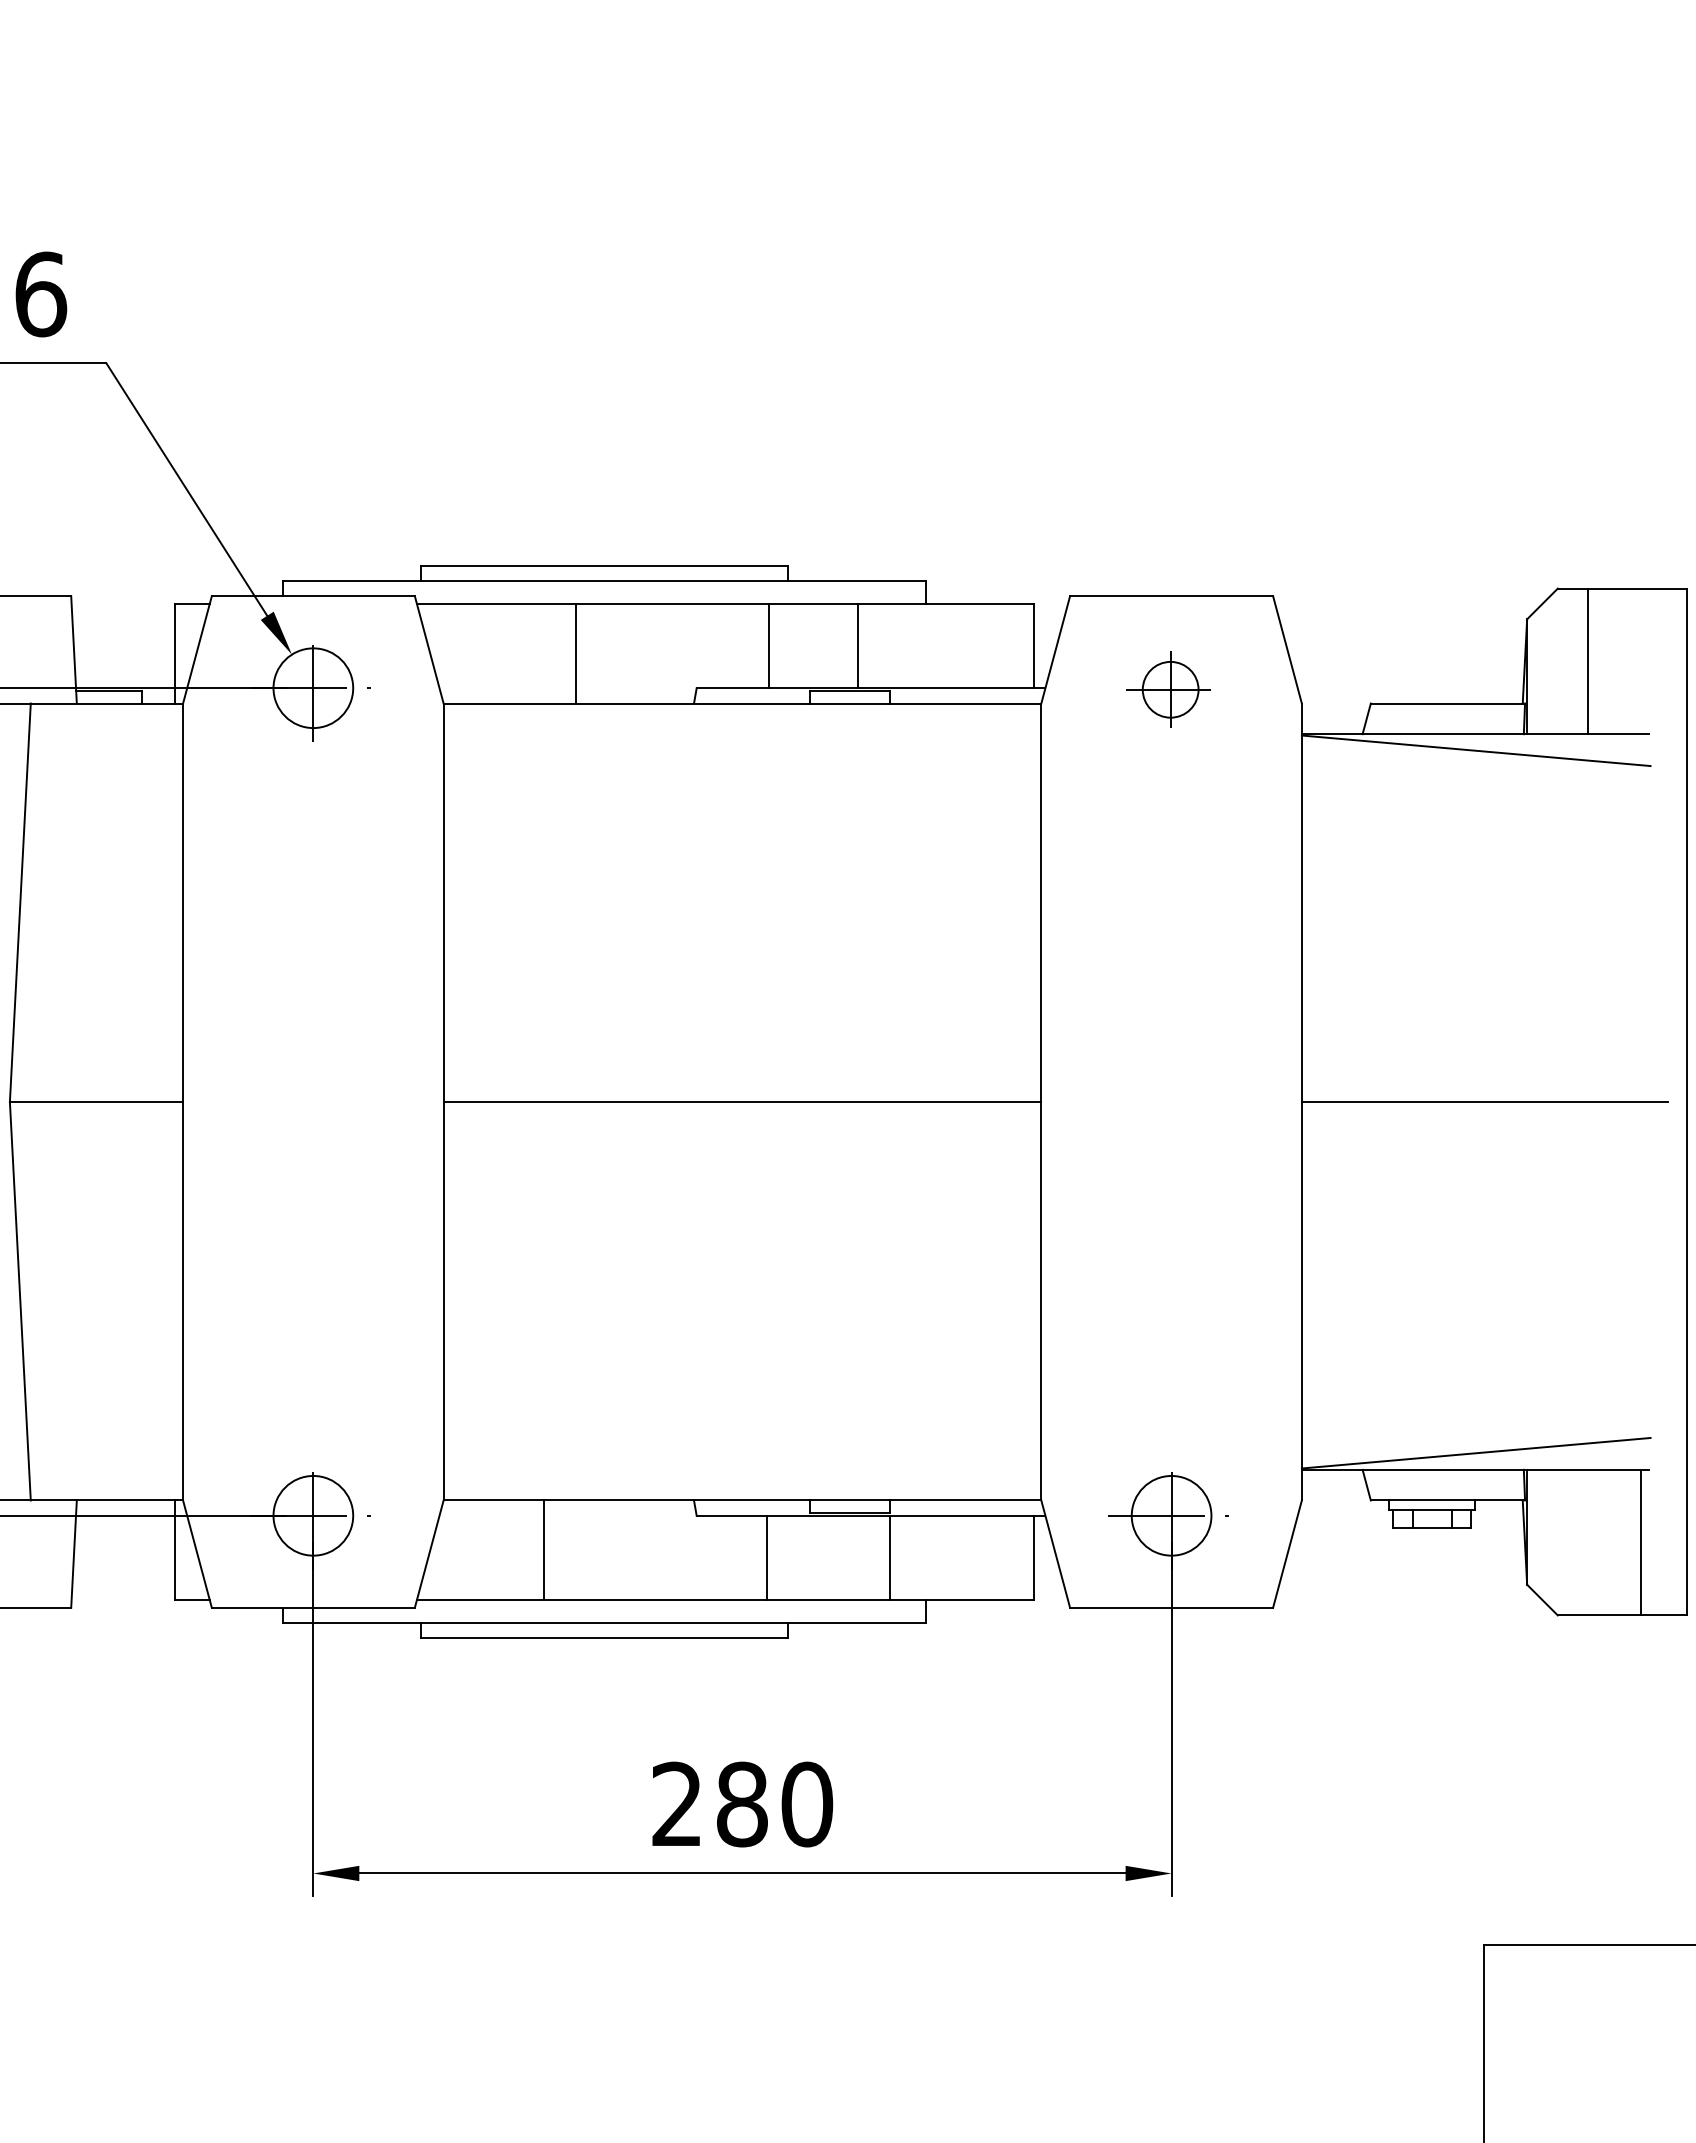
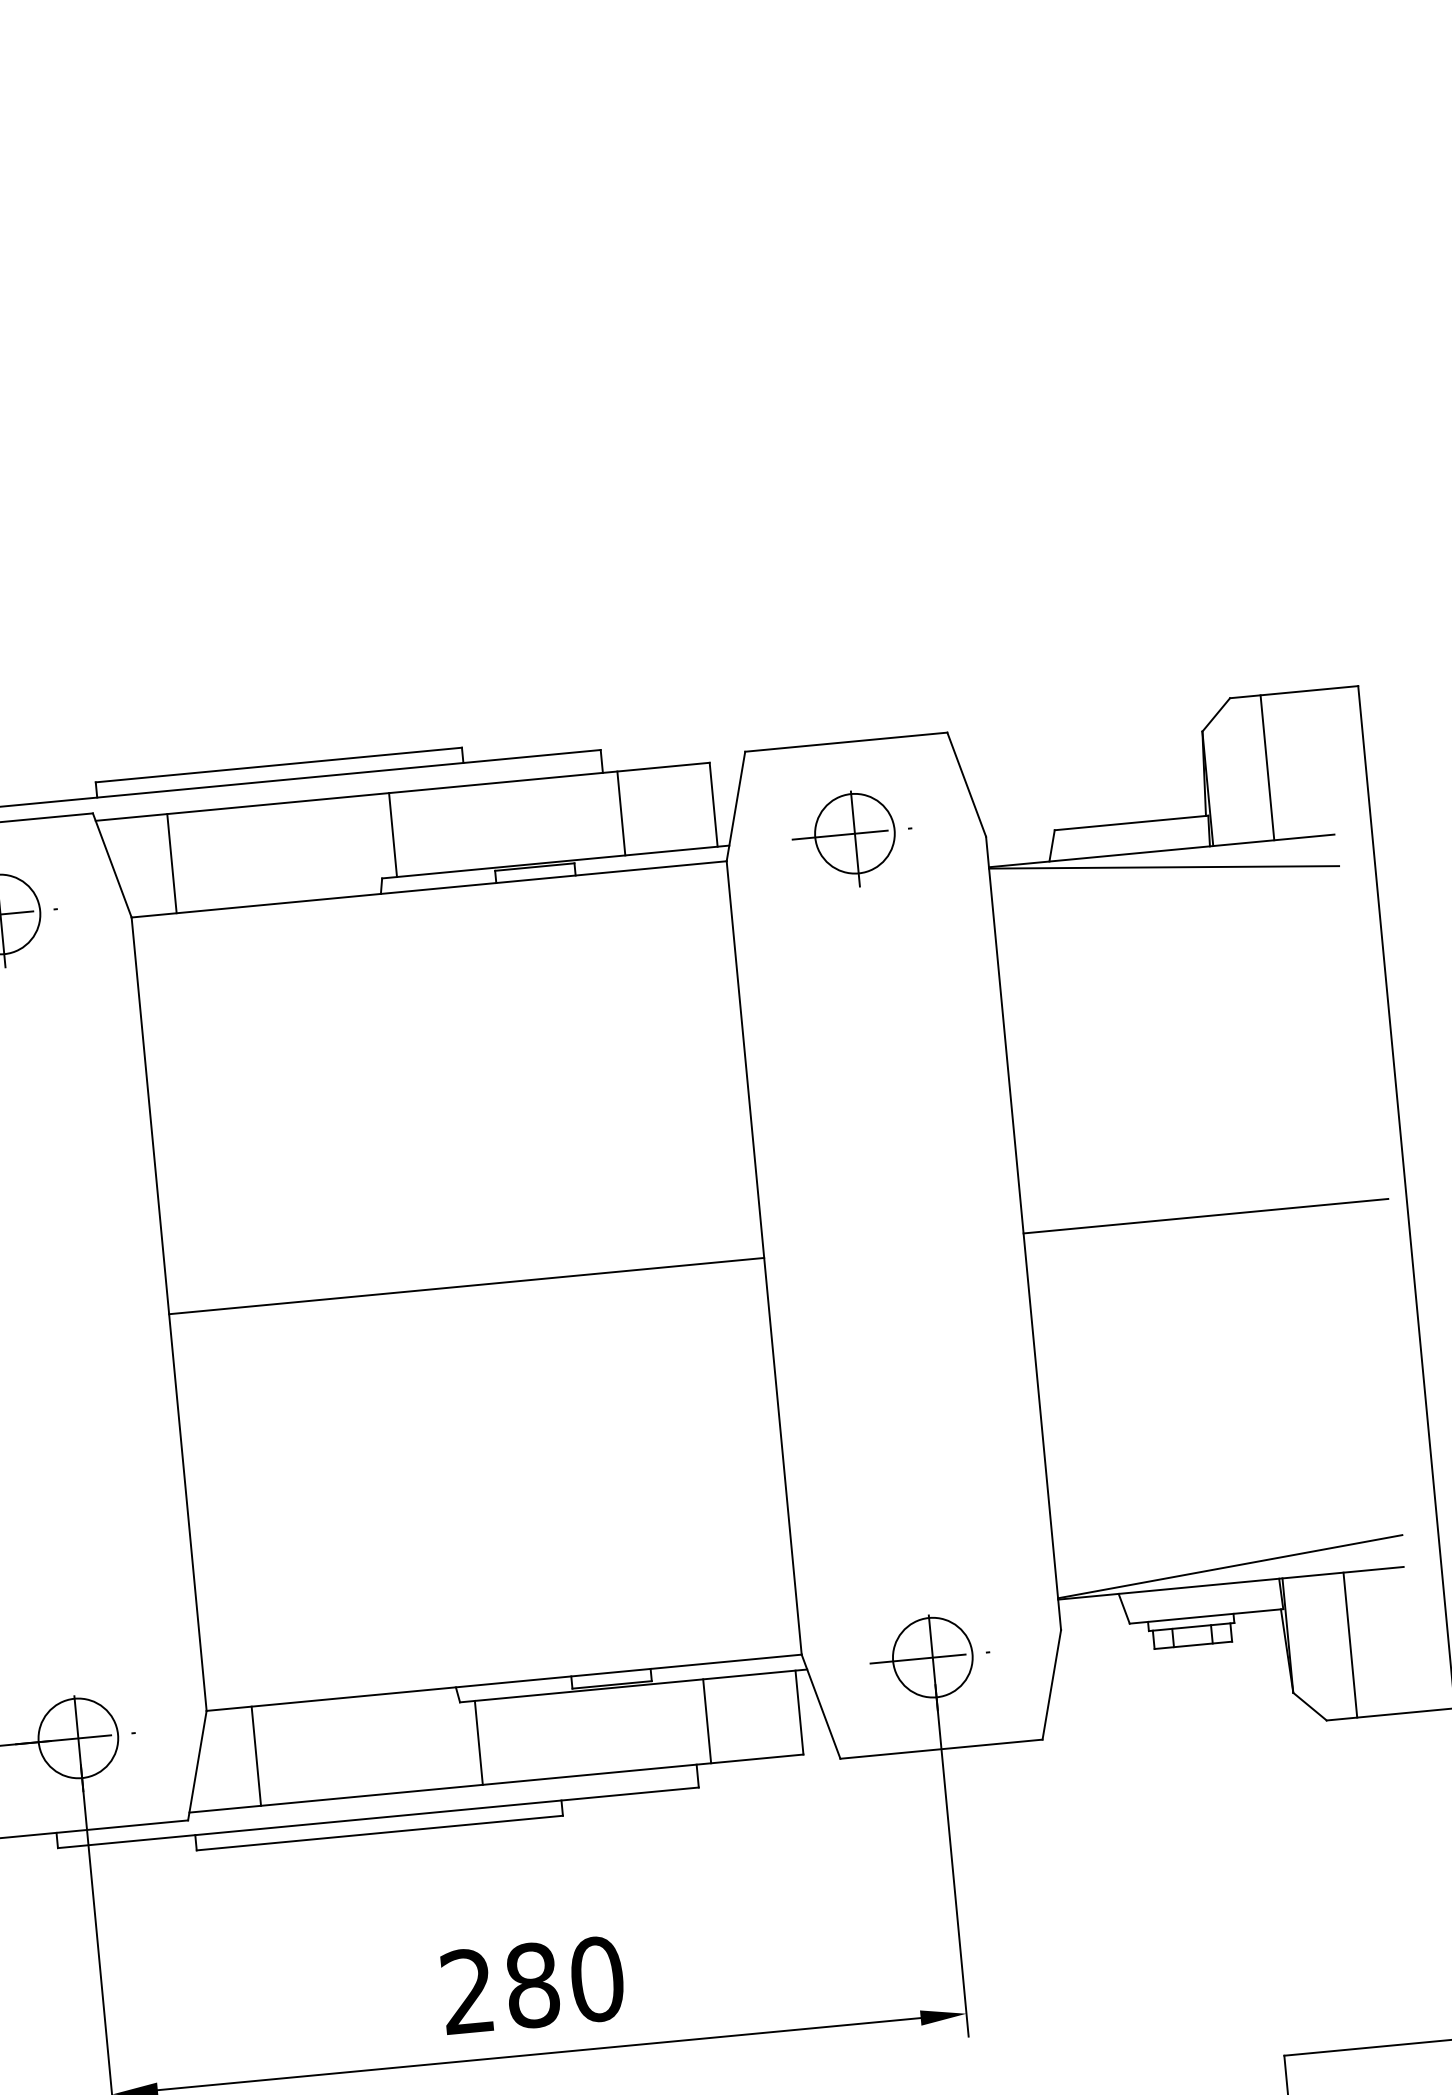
line: (768, 645) -> (392, 834), moved
line: (857, 645) -> (620, 812), moved
line: (575, 653) -> (171, 863), moved
part: (1168, 693) -> (852, 839), size x1.43
line: (1641, 1542) -> (1350, 1644), moved
line: (543, 1550) -> (256, 1756), moved
line: (766, 1557) -> (478, 1742), moved
line: (889, 1557) -> (706, 1720), moved

